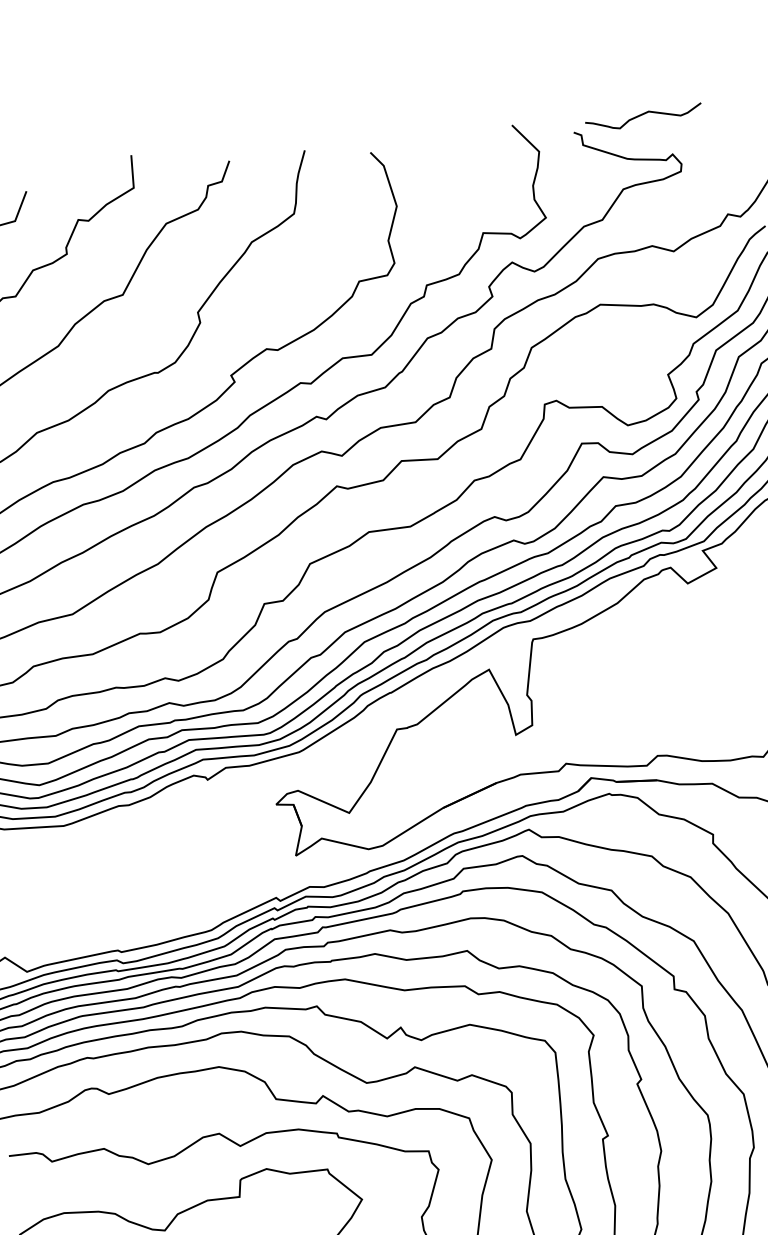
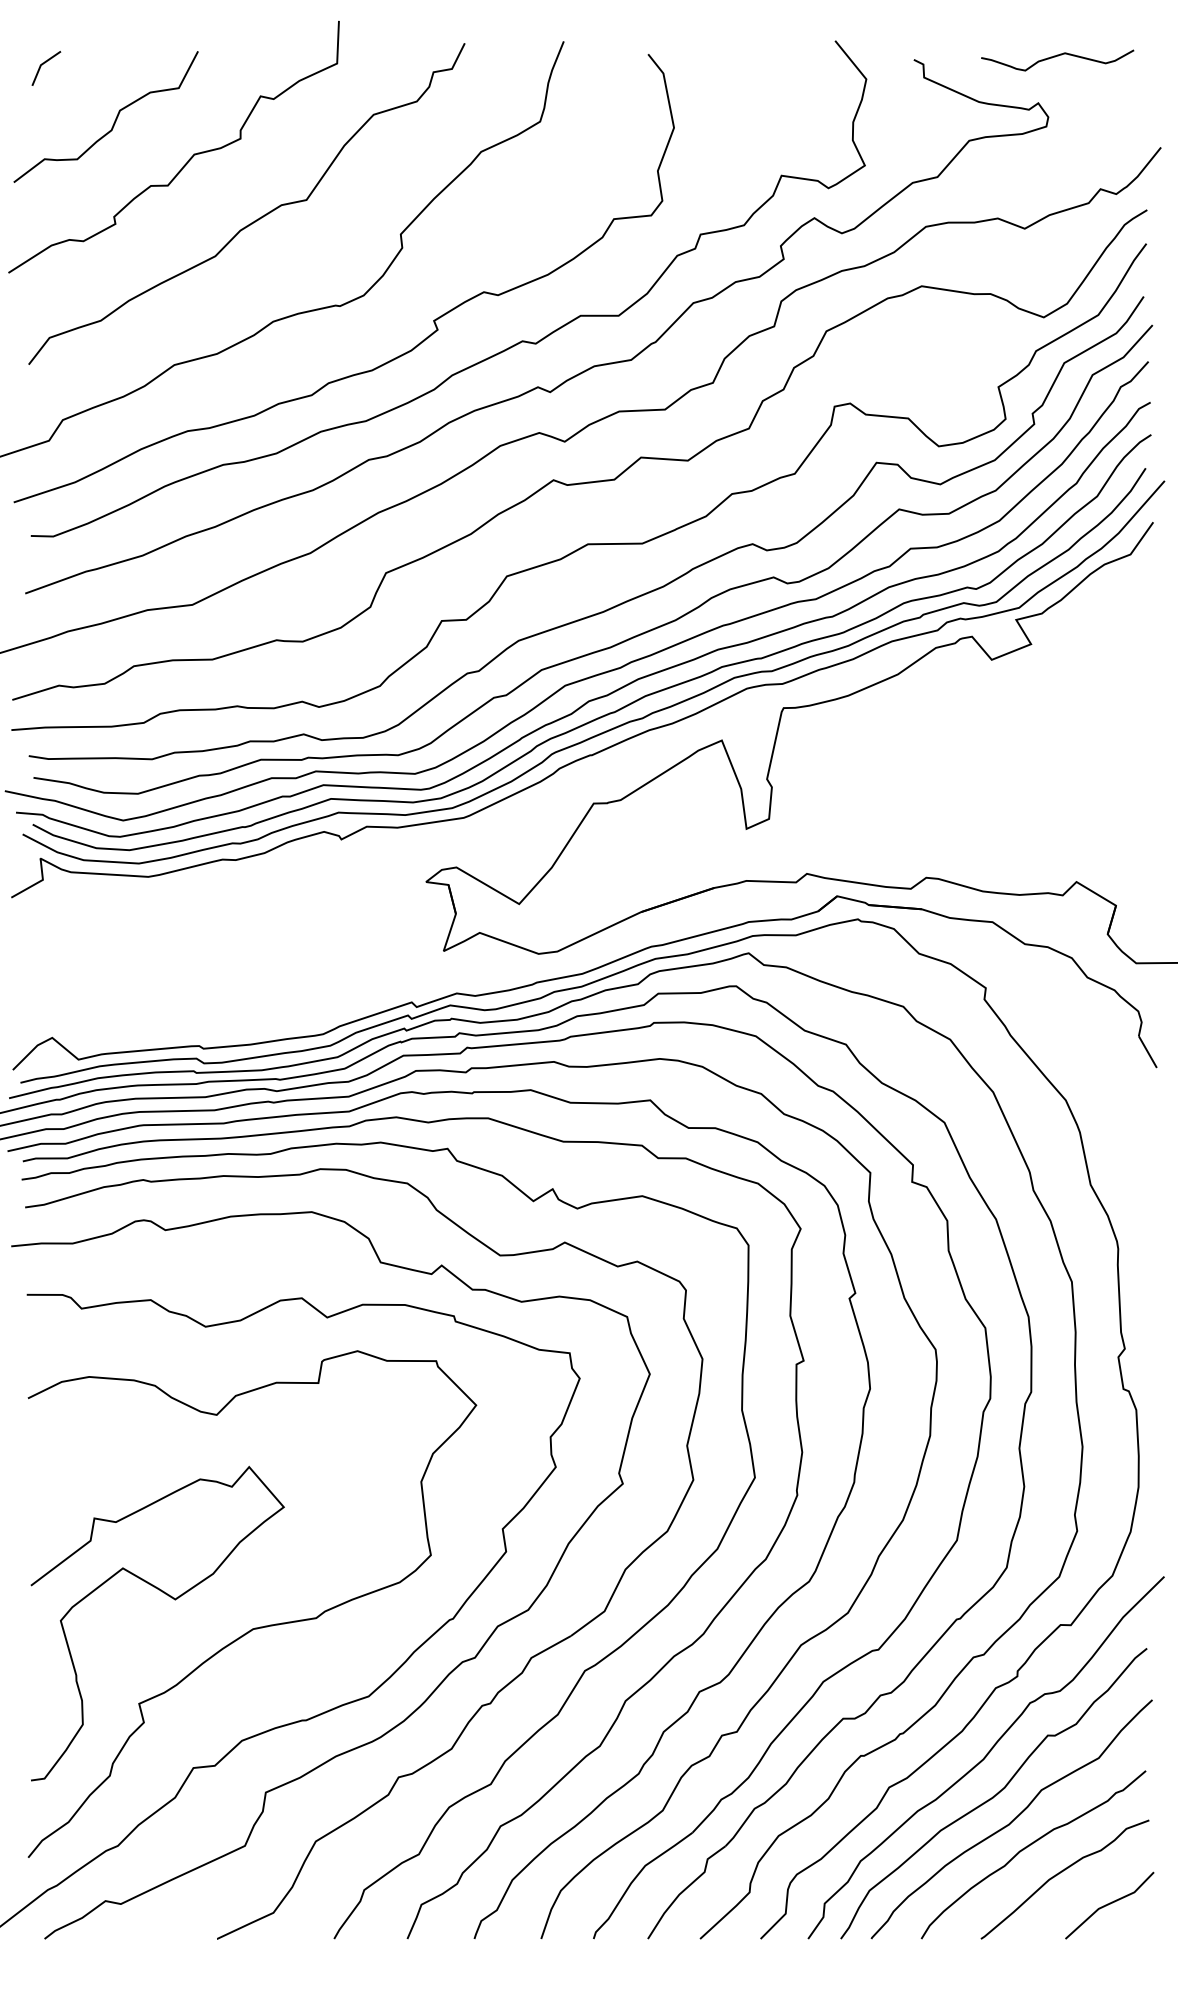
curve: (641, 115) -> (1055, 57), moved

